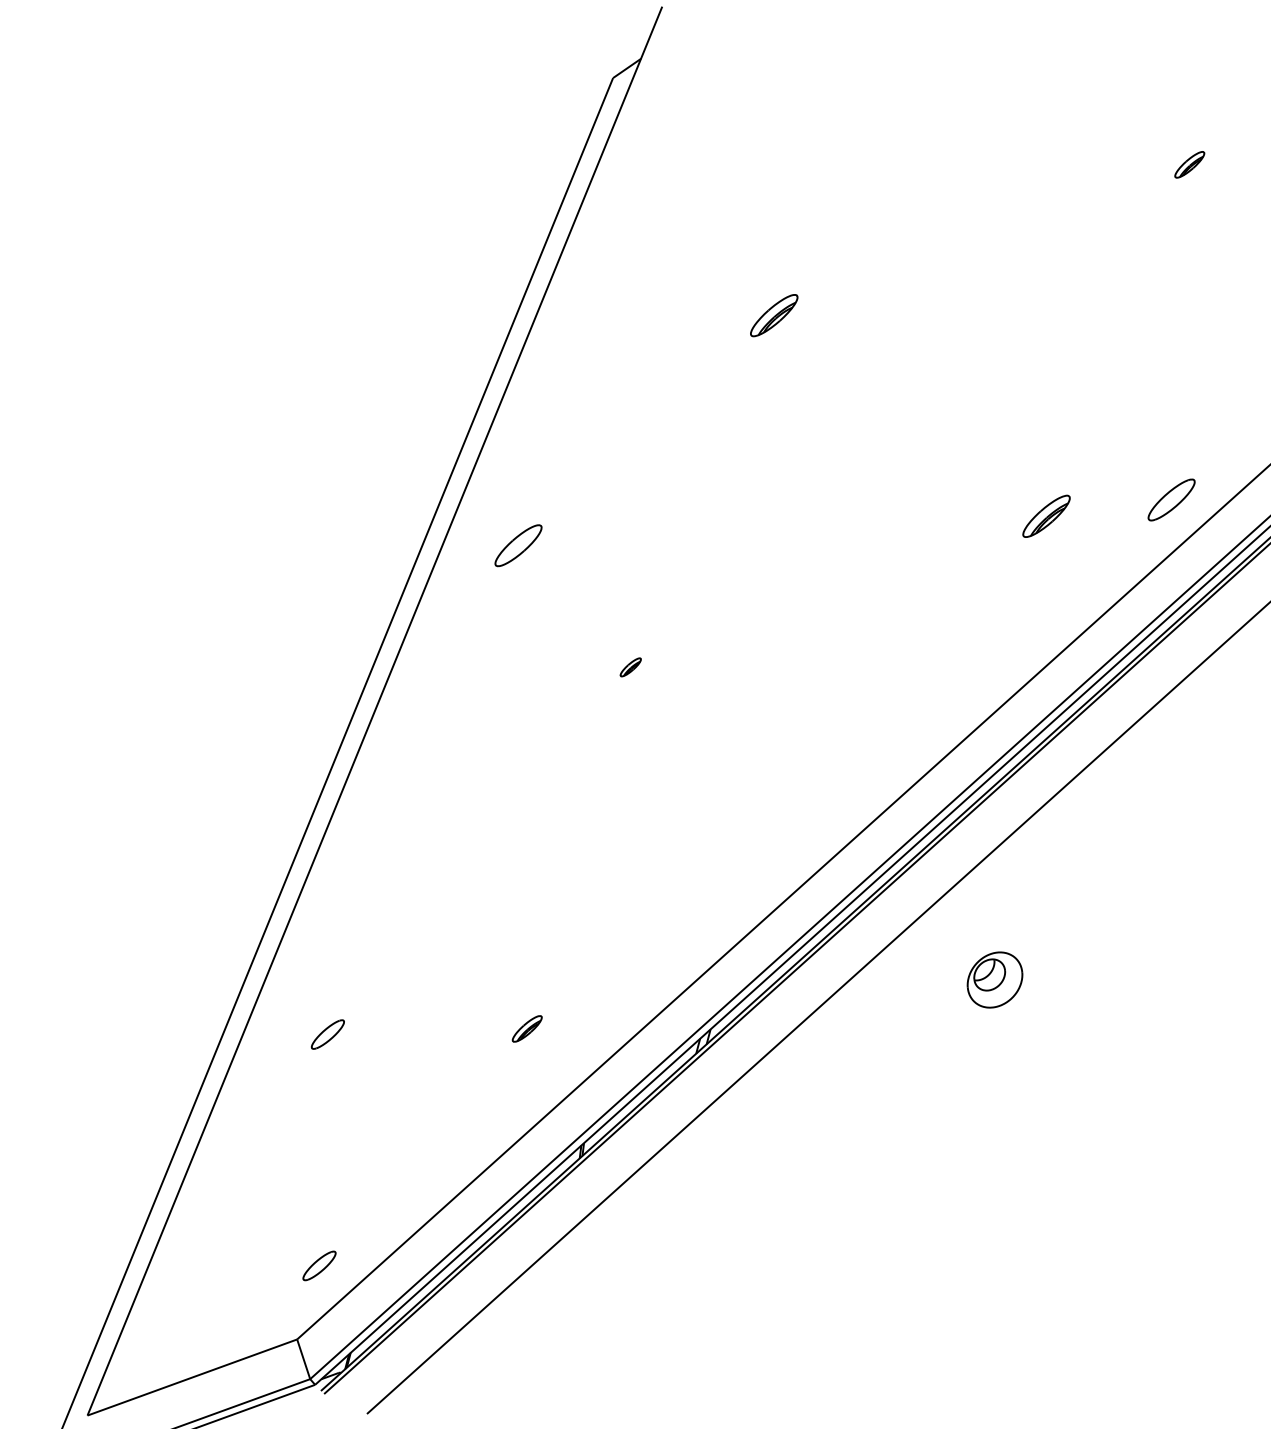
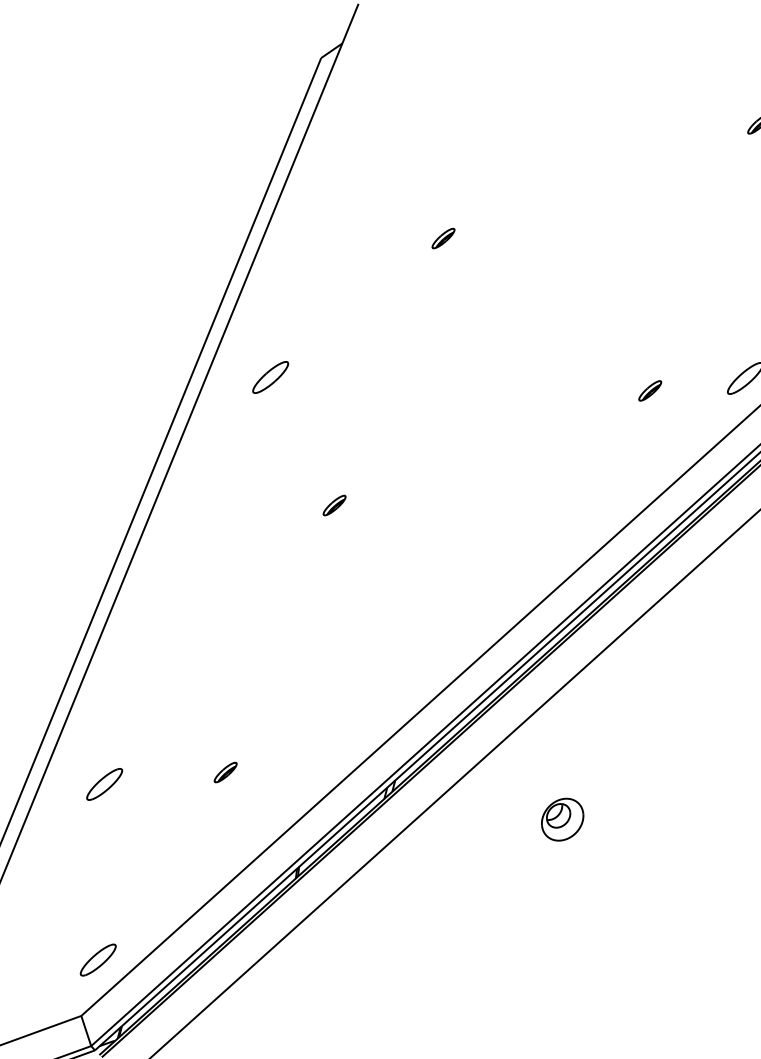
part: (773, 315) -> (443, 238), size x0.62
part: (1045, 516) -> (649, 390), size x0.62
part: (518, 545) -> (270, 377), moved
part: (630, 667) -> (334, 505), size x1.43
part: (994, 979) -> (562, 819), moved
part: (526, 1028) -> (225, 772), moved
part: (327, 1034) -> (104, 784), size x1.43
part: (319, 1265) -> (98, 959), size x1.43

